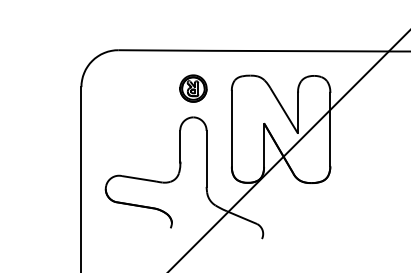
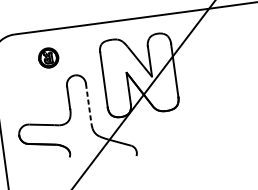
part: (193, 88) -> (48, 57), moved
line: (206, 159) -> (88, 104), solid -> dashed

